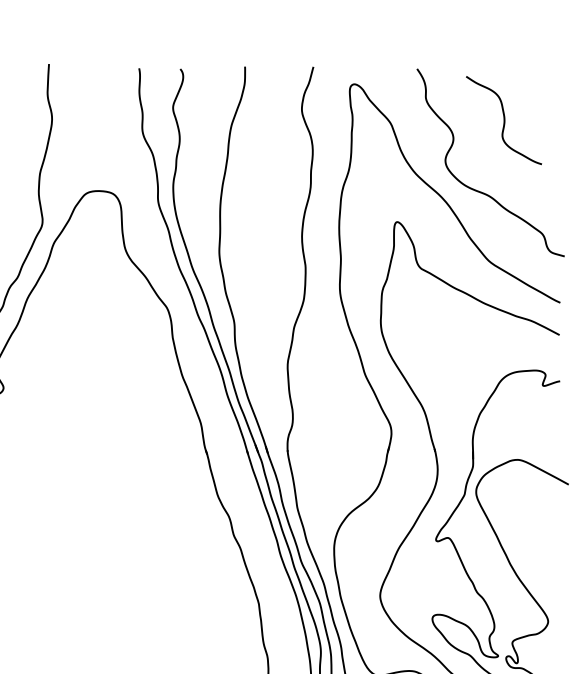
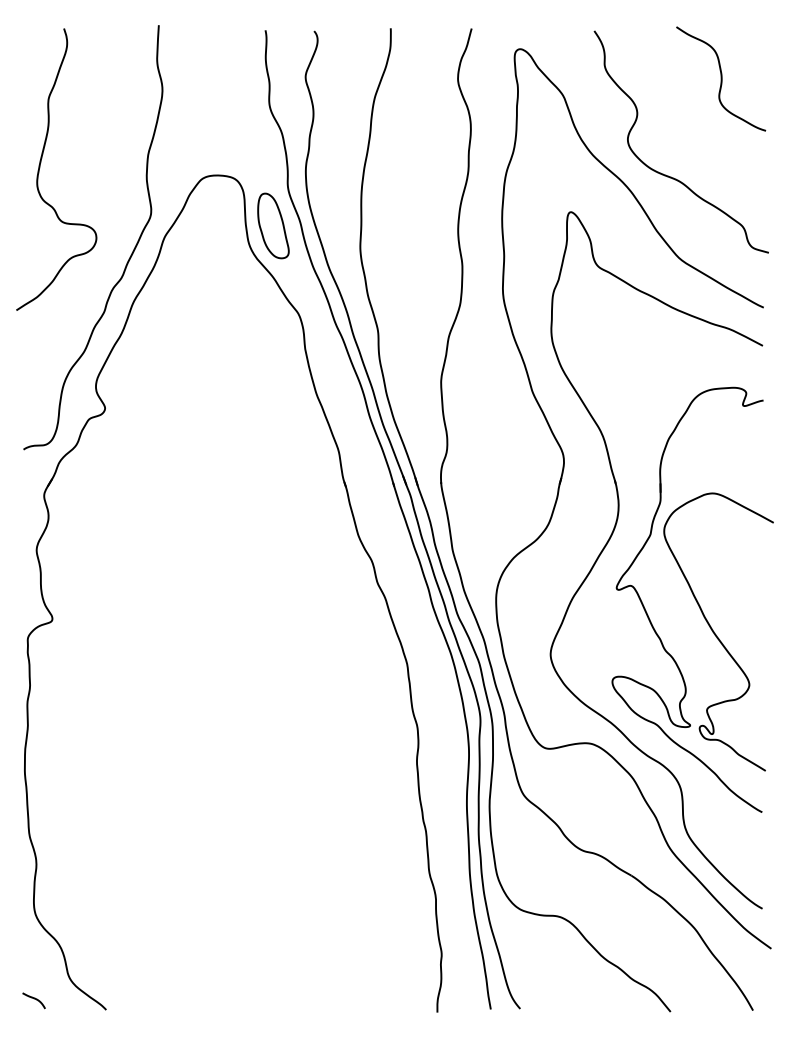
curve: (504, 120) -> (721, 78), moved
part: (145, 233) -> (273, 225), added

